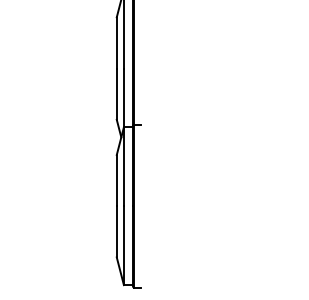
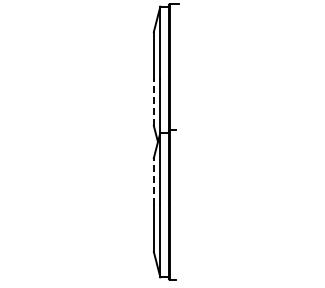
line: (116, 93) -> (153, 101), solid -> dashed
line: (116, 180) -> (153, 181), solid -> dashed

